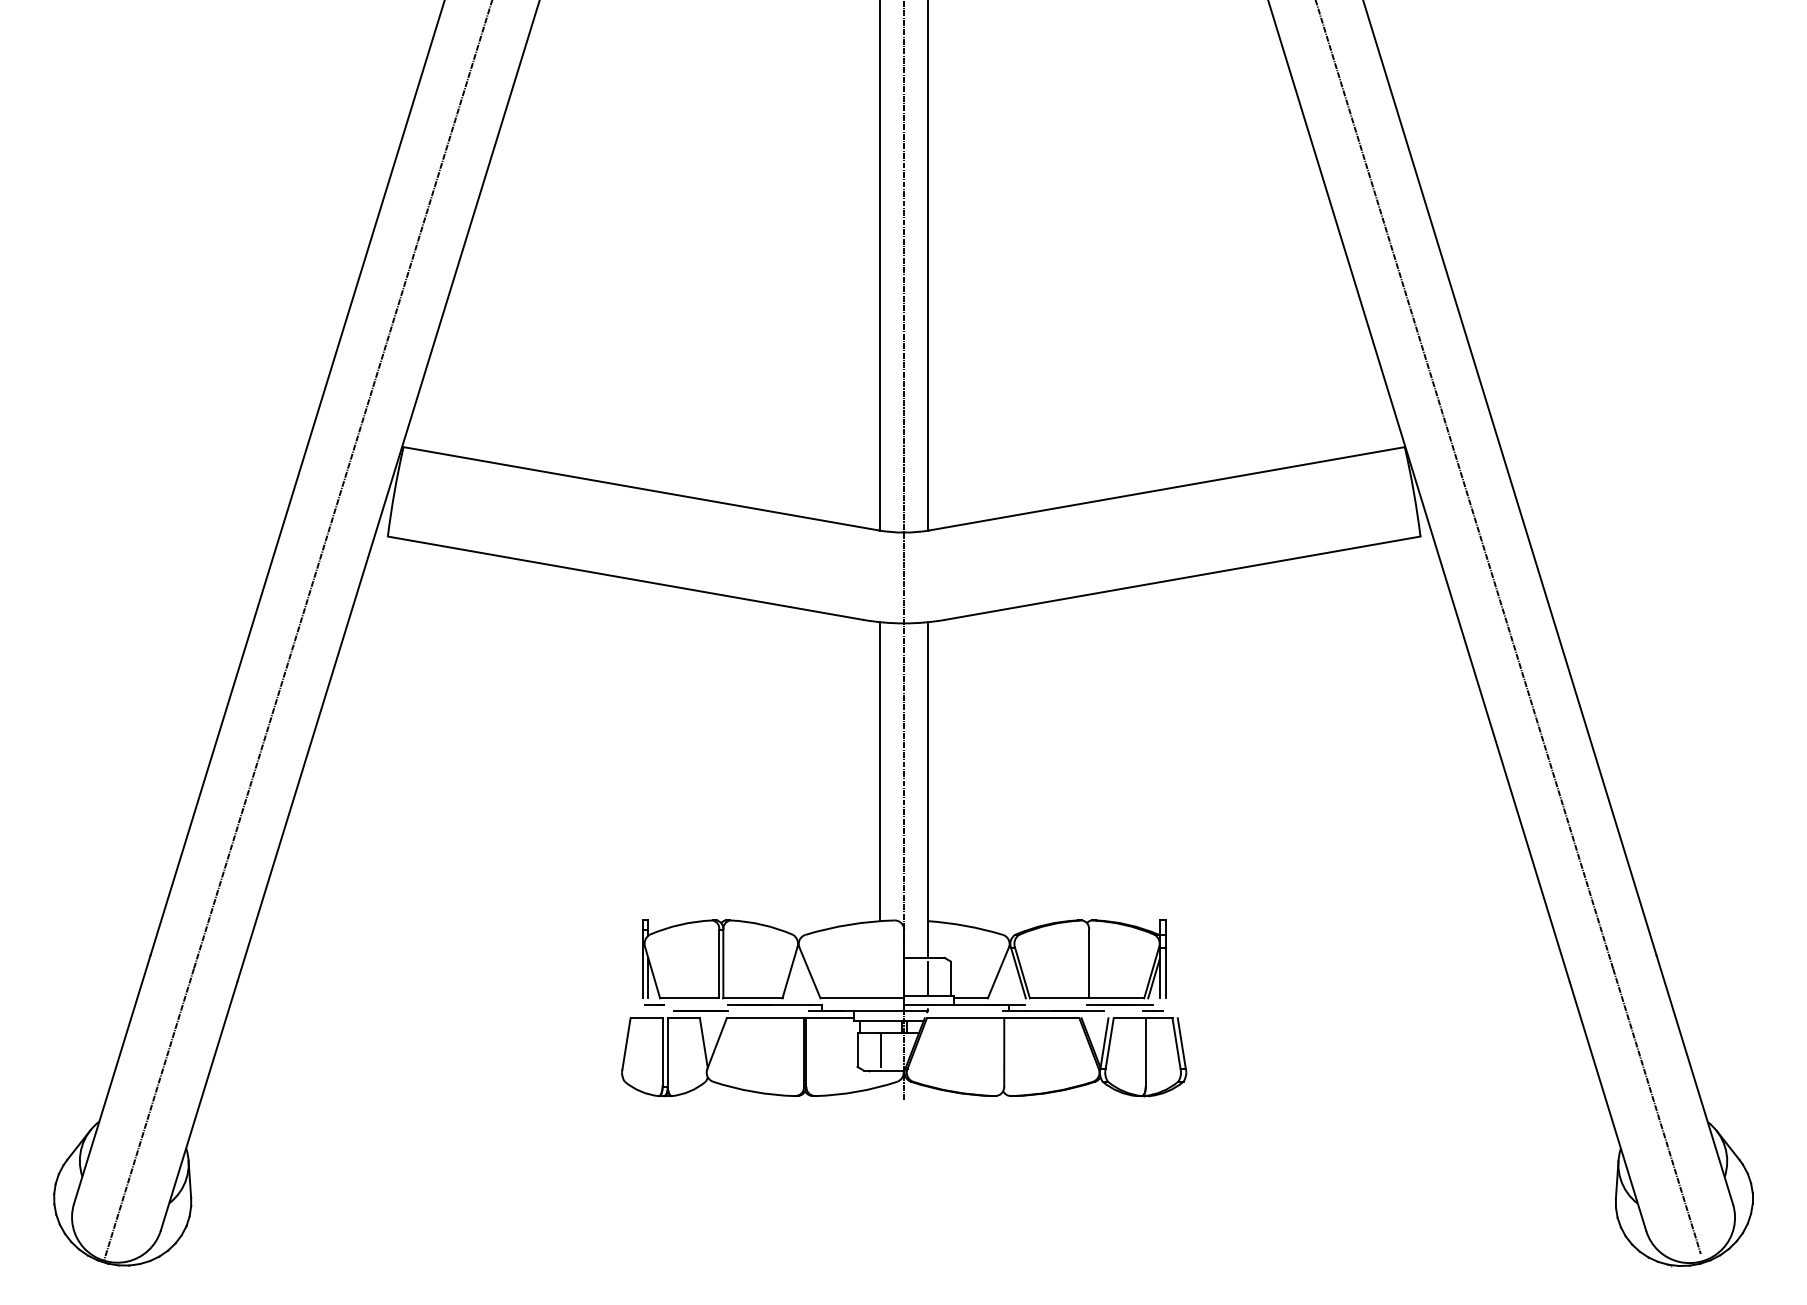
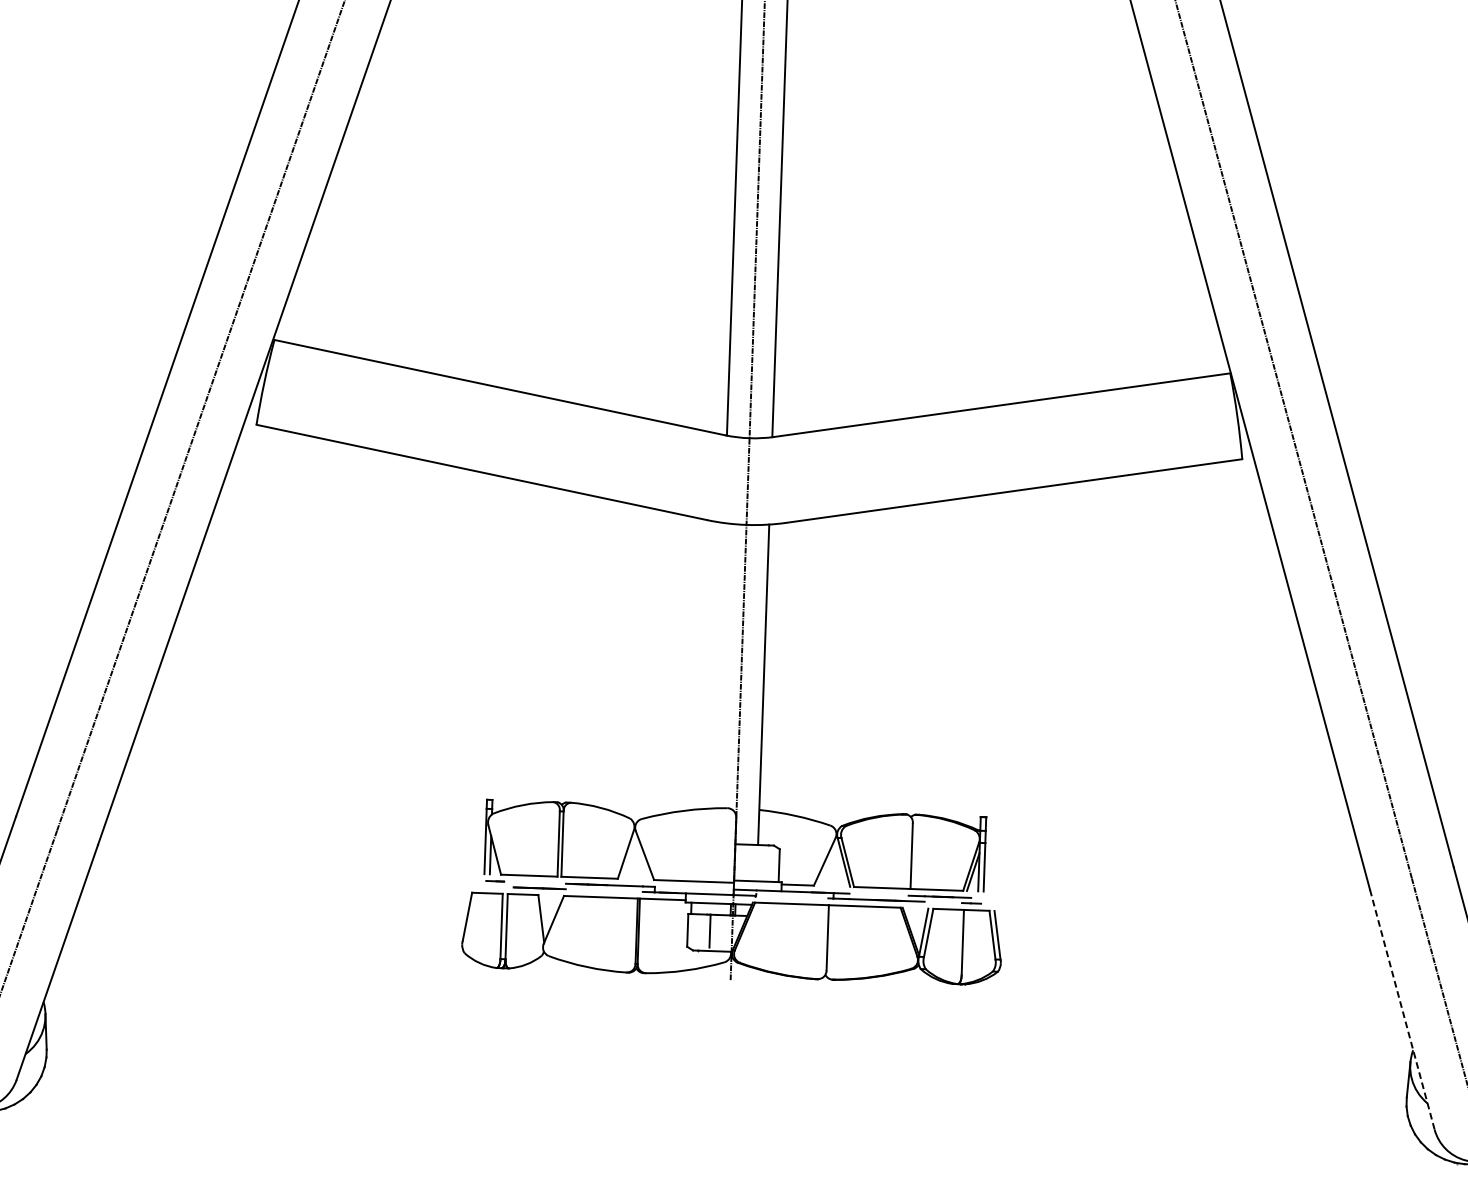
line: (880, 771) -> (718, 665), removed
line: (927, 978) -> (756, 864), removed
line: (1608, 1107) -> (1402, 1010), solid -> dashed

